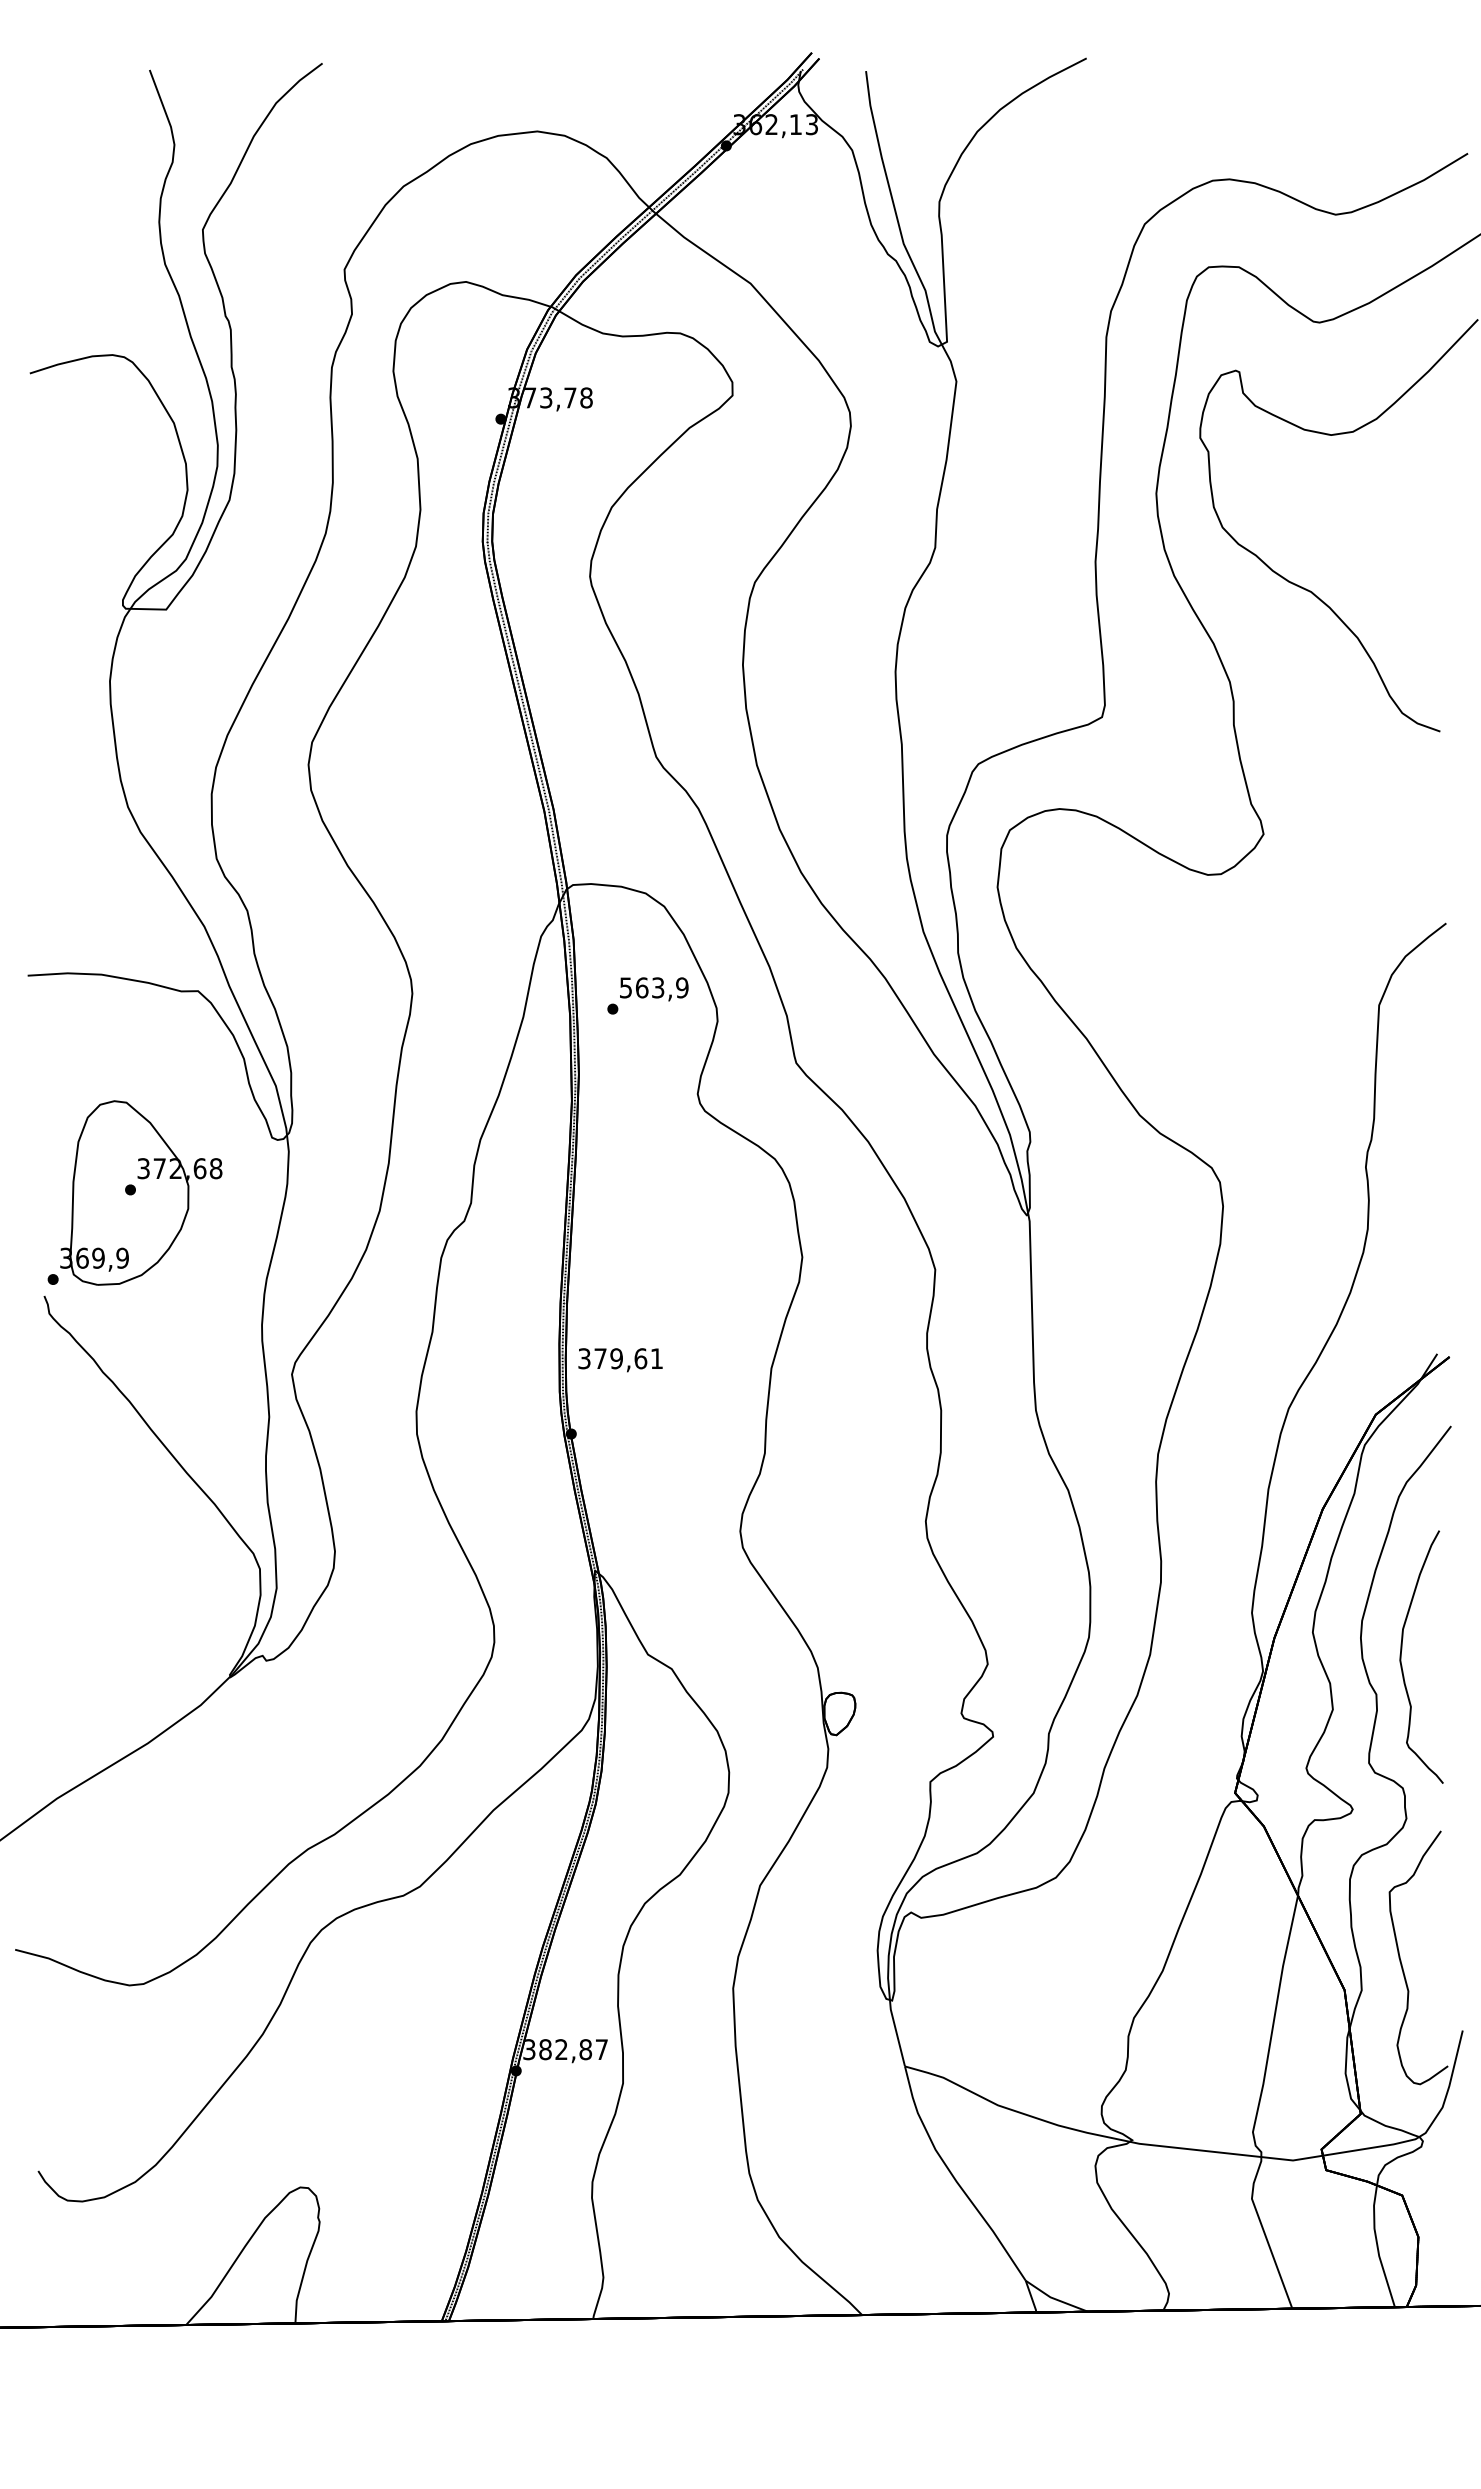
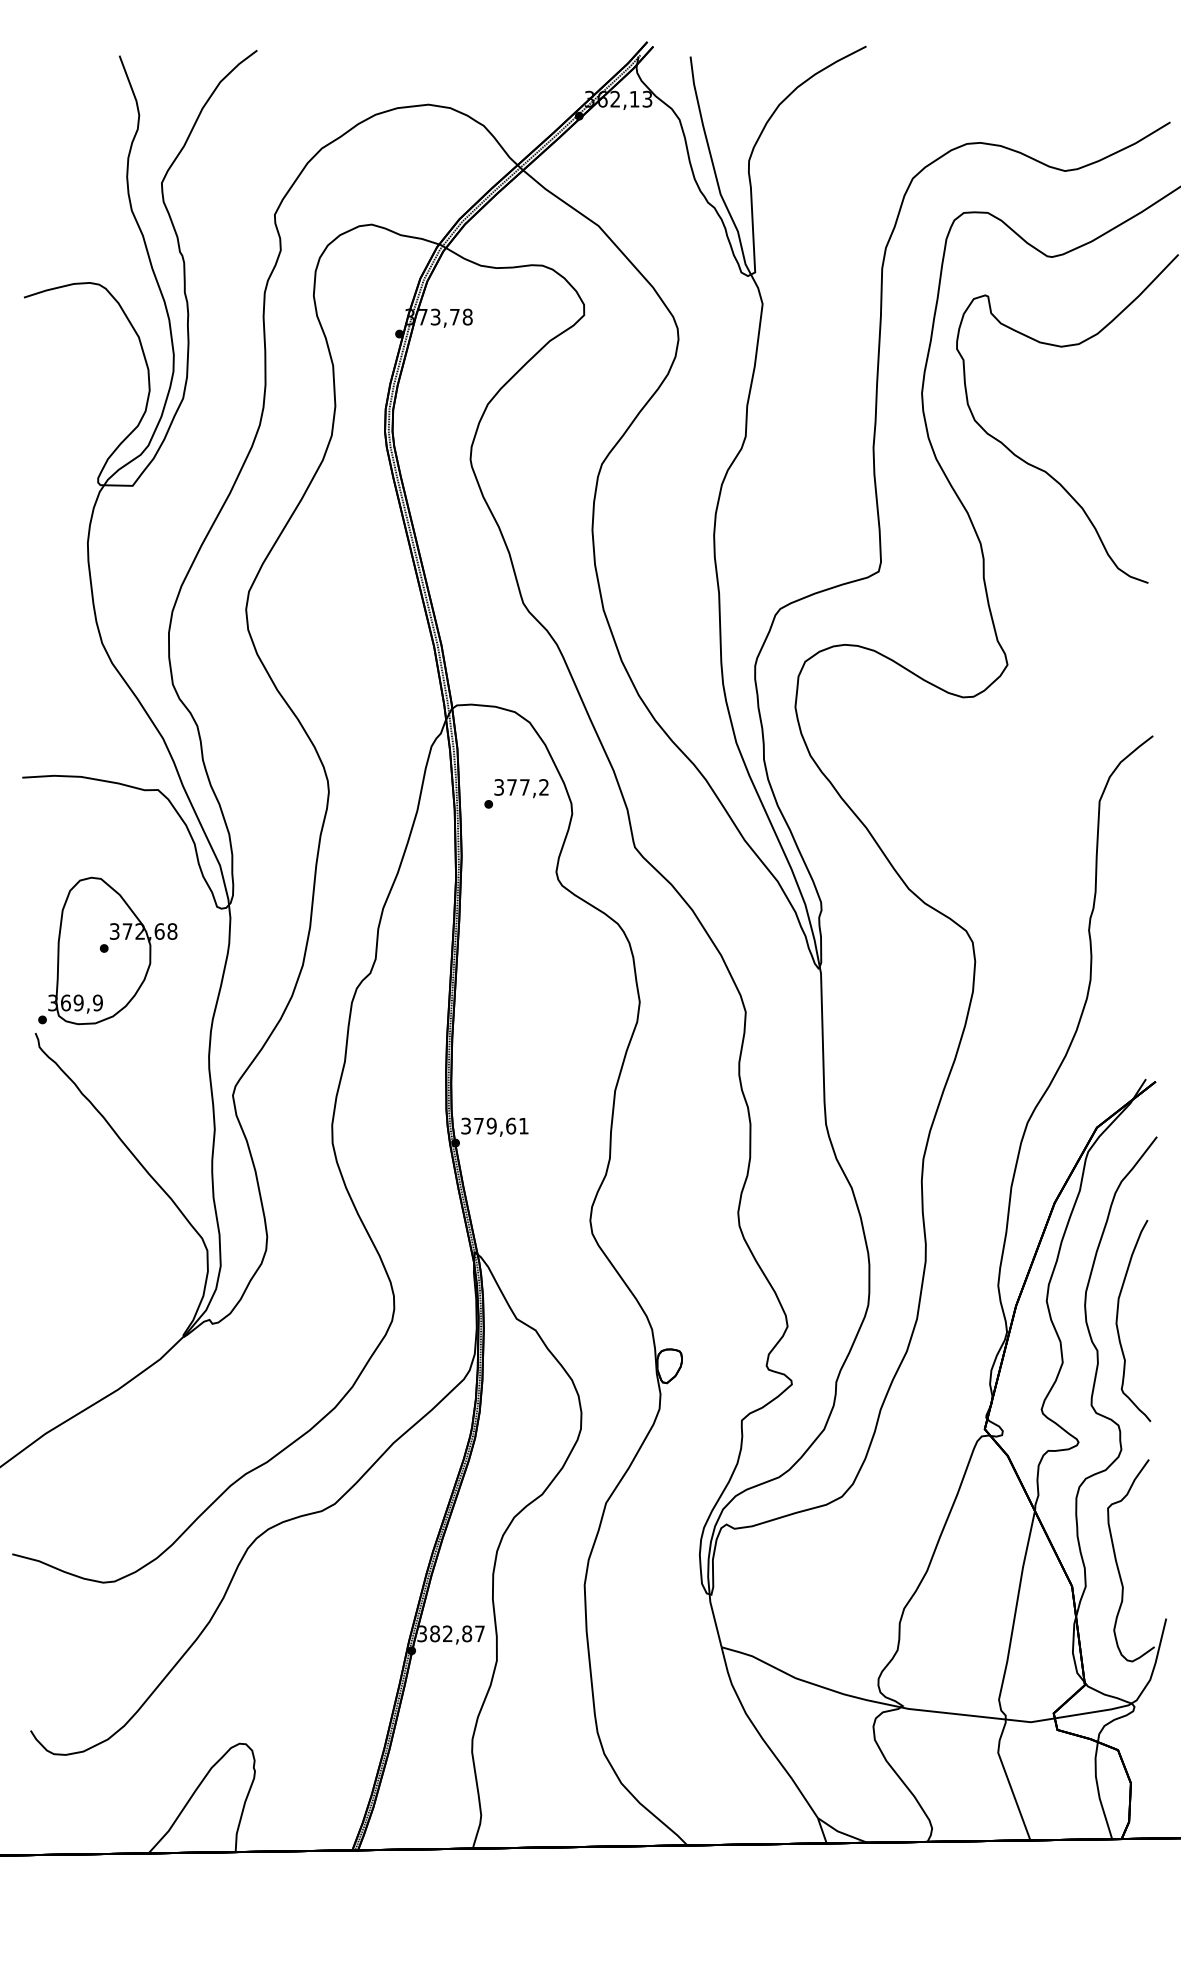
text: (654, 987) -> (521, 787), 563,9 -> 377,2
text: (620, 1360) -> (494, 1127), moved

